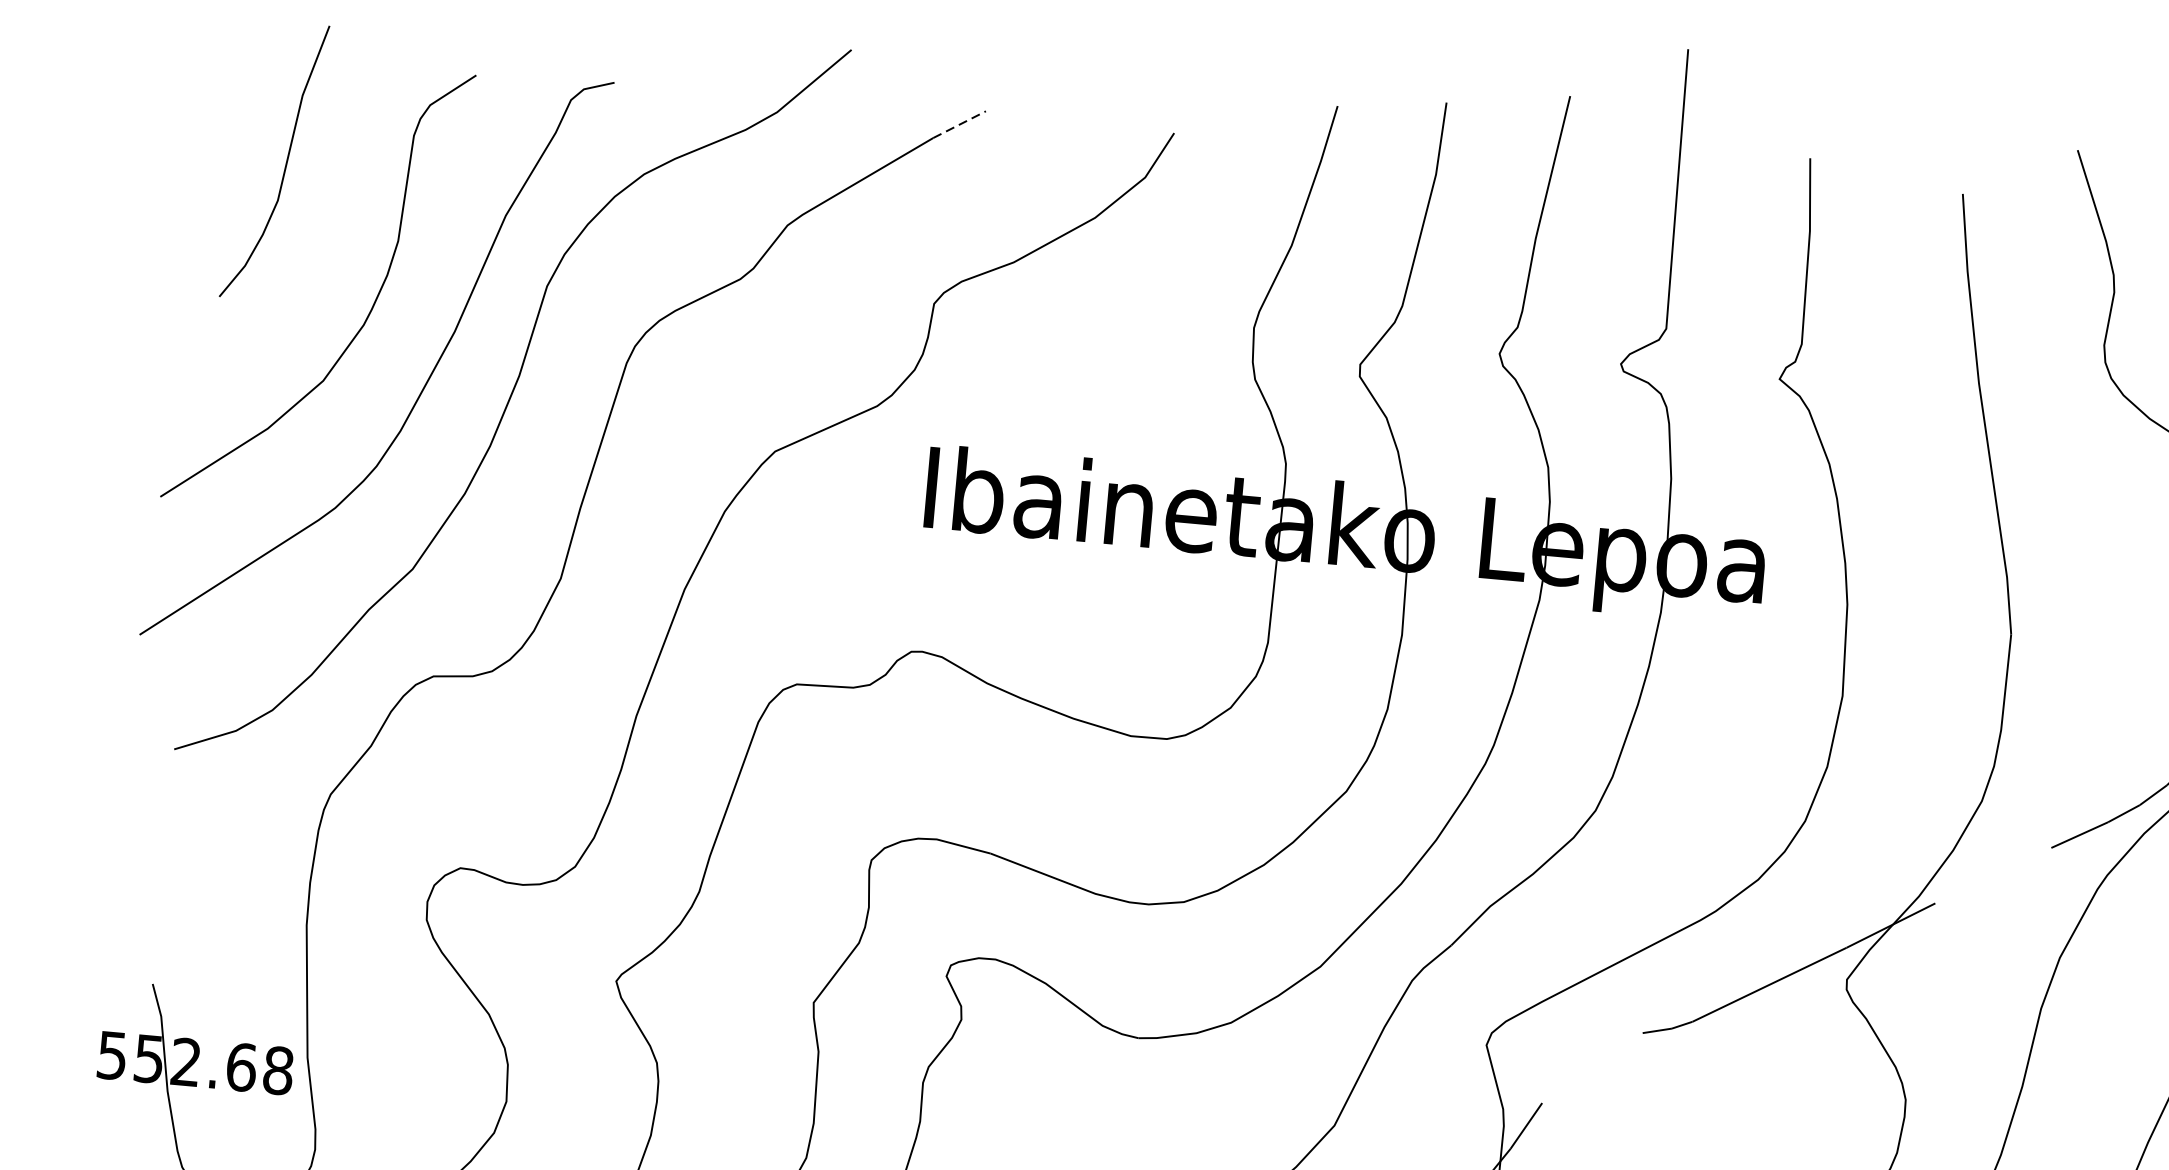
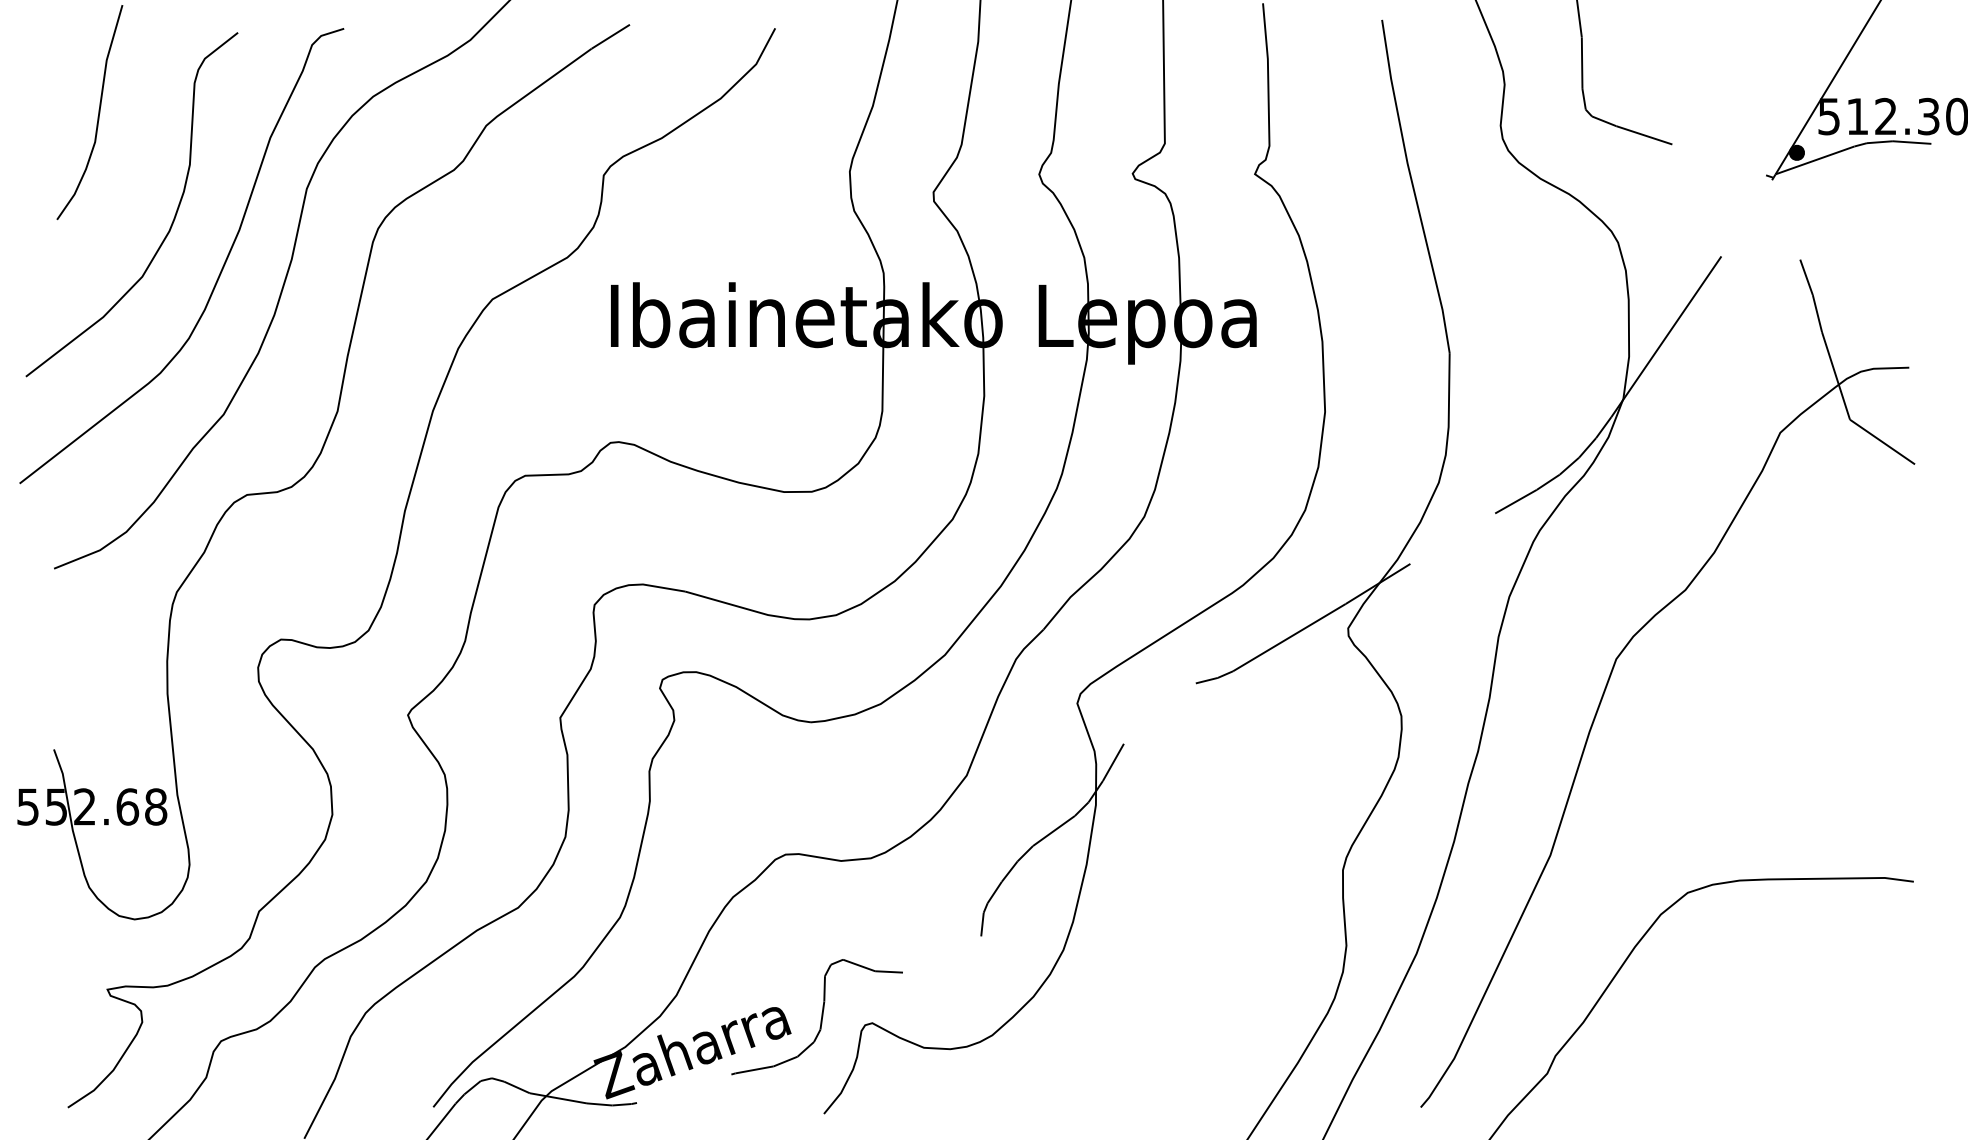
line: (959, 124) -> (610, 36), dashed -> solid

